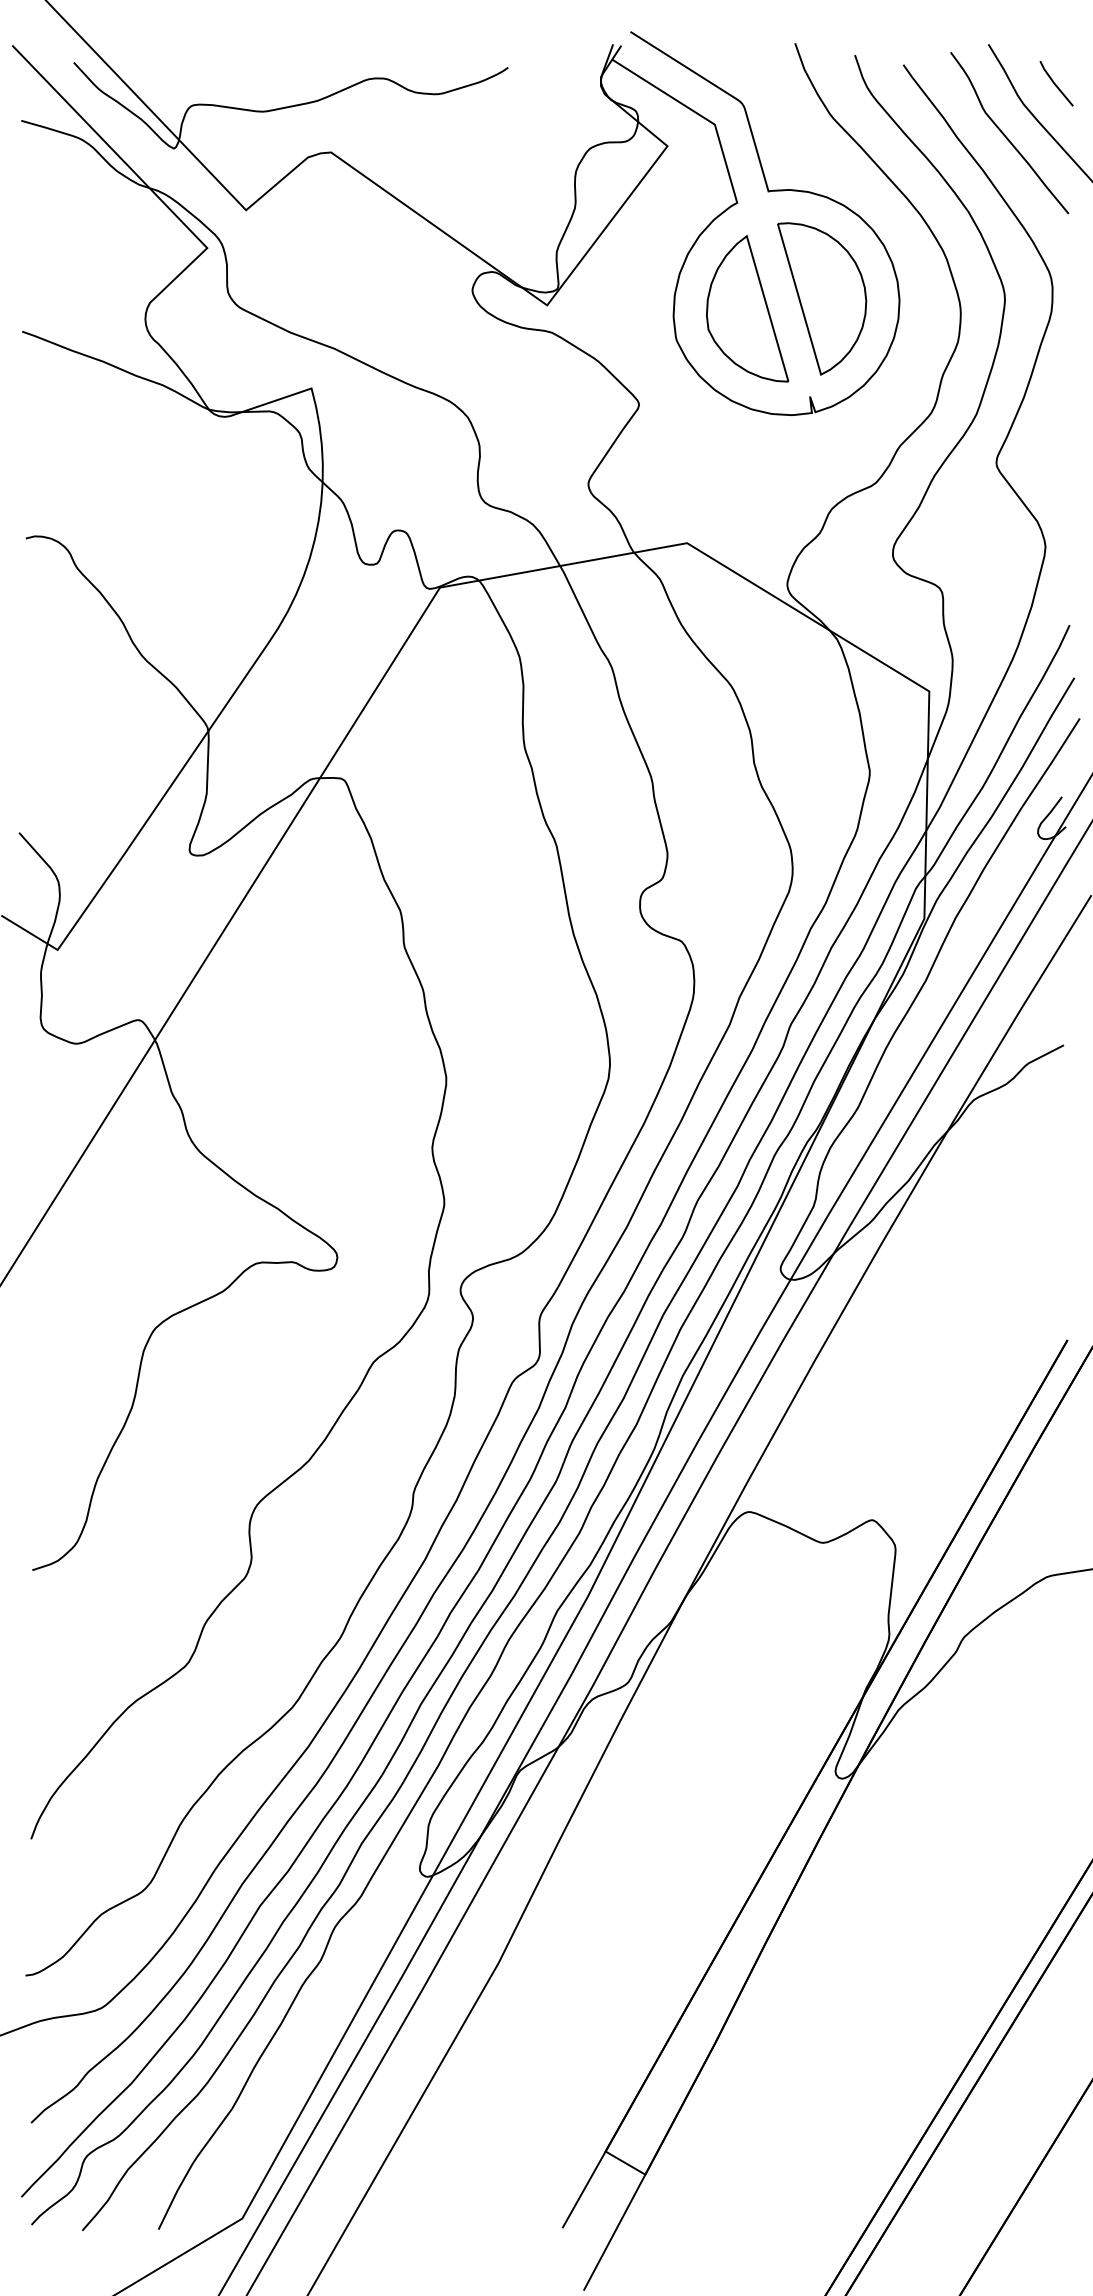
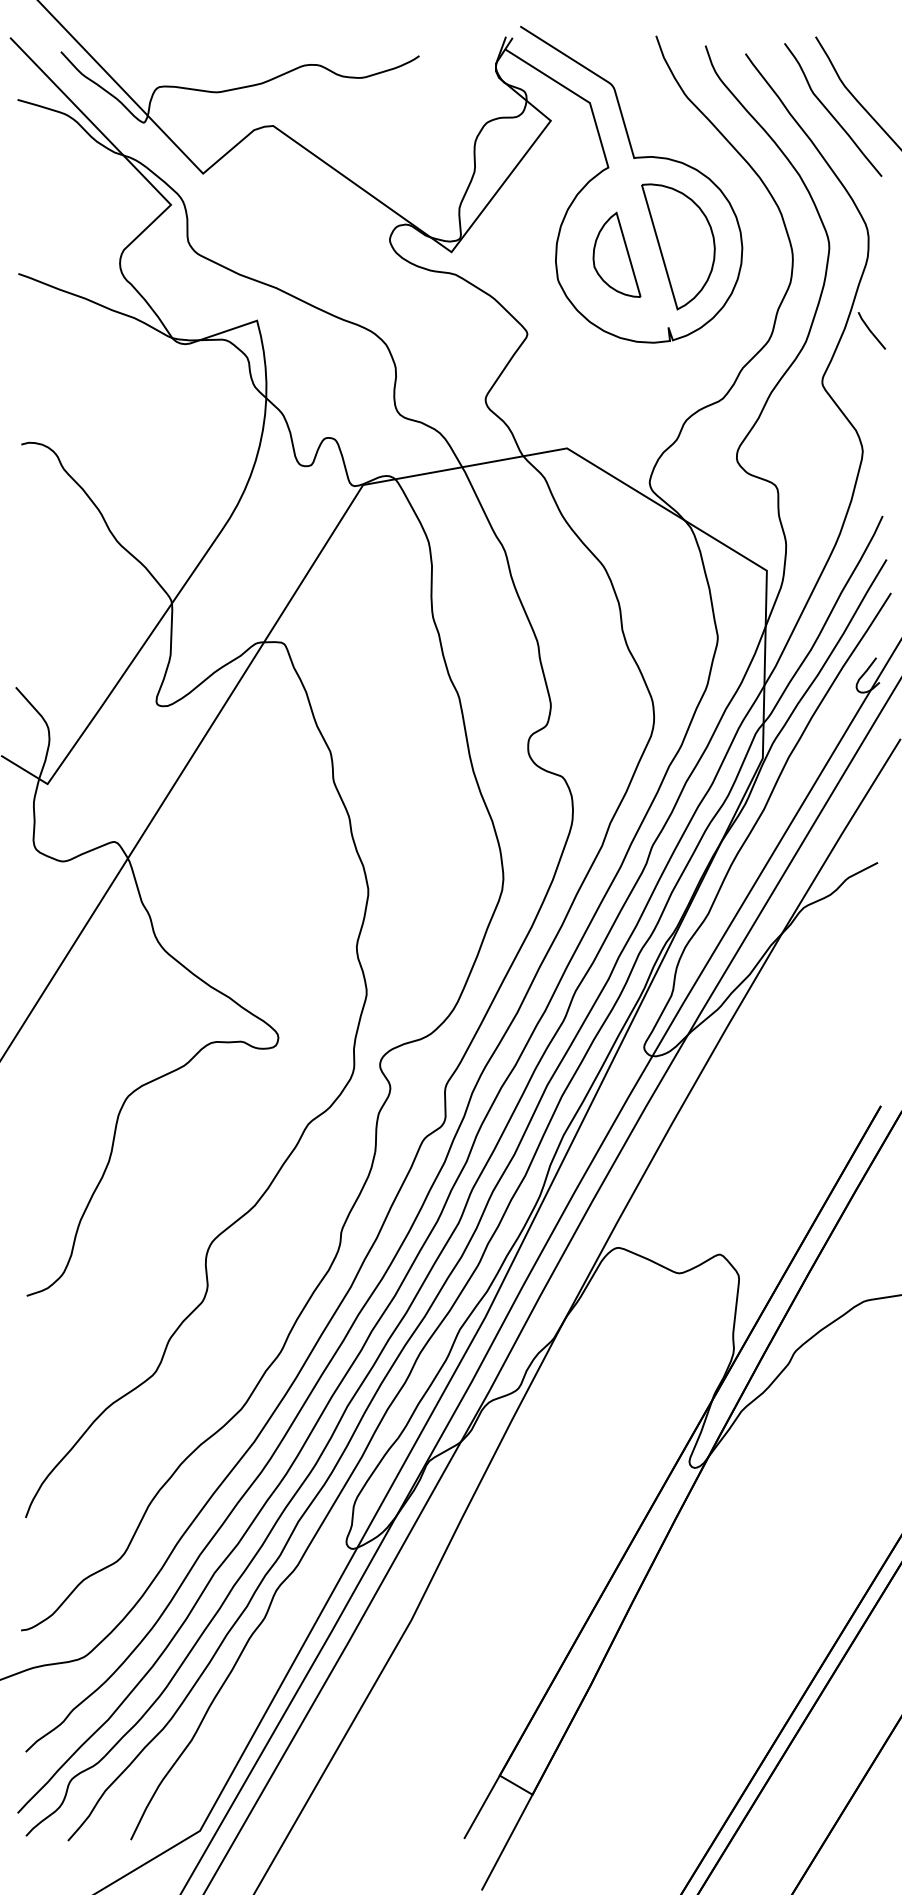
line: (1055, 83) -> (871, 330), moved
part: (747, 308) -> (616, 254), size x0.7

